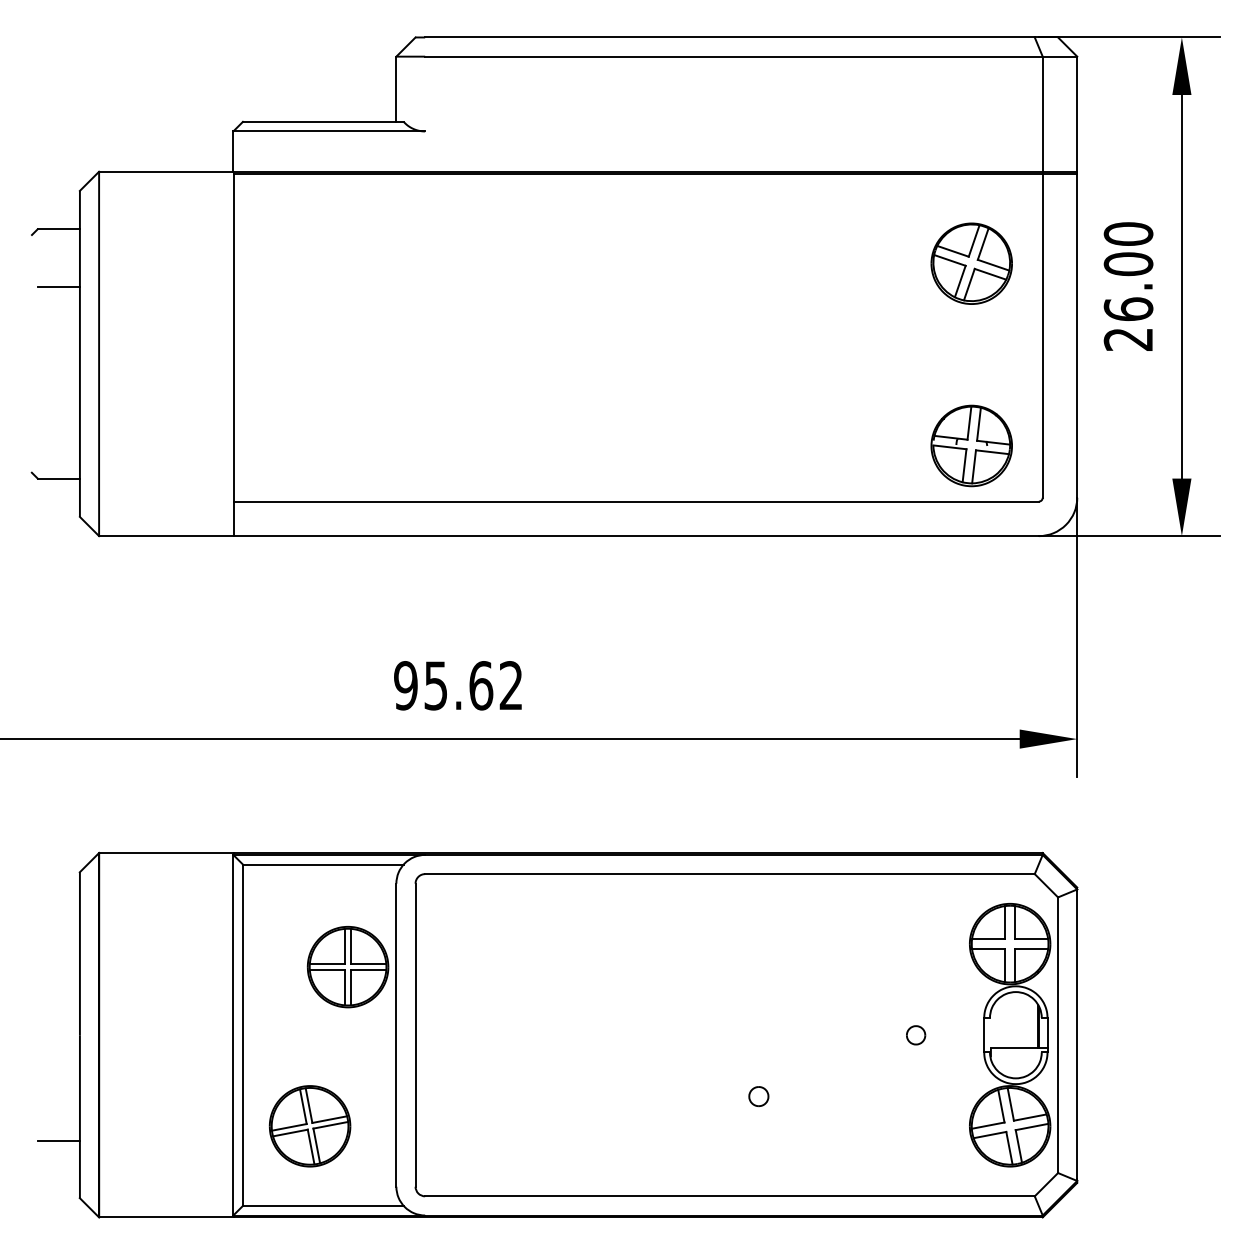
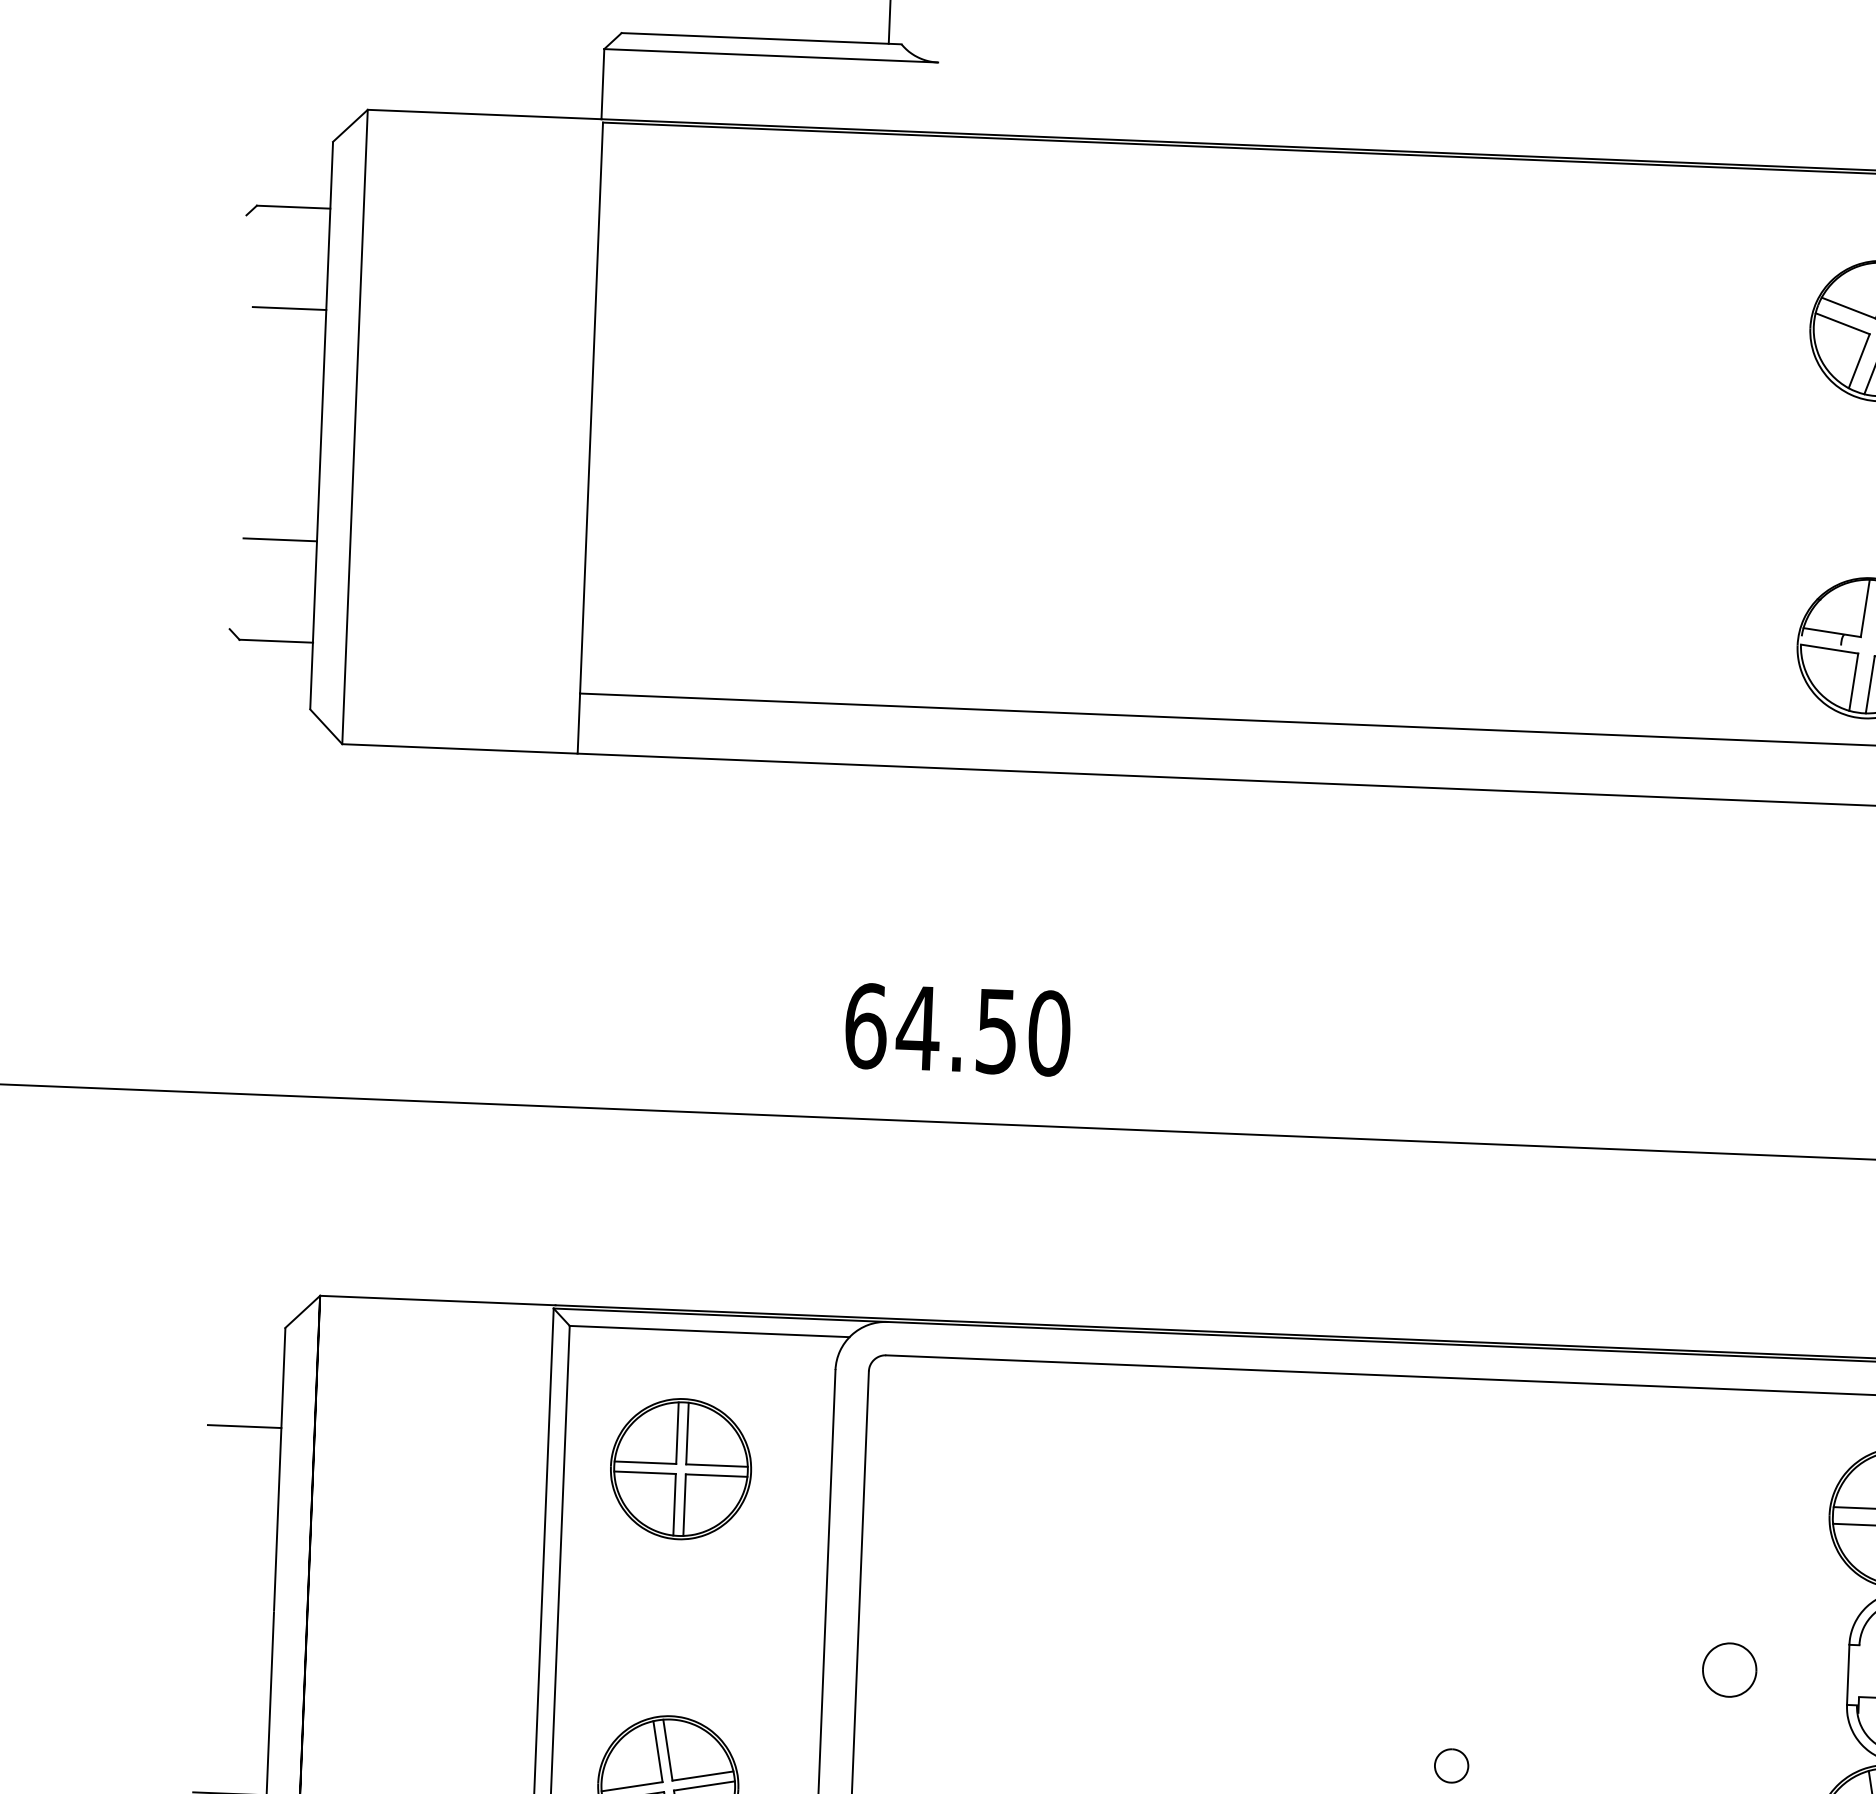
line: (58, 420) -> (279, 540), added
text: (458, 685) -> (957, 1029), 95.62 -> 64.50
line: (58, 929) -> (244, 1426), added
part: (347, 967) -> (679, 1469), moved
part: (915, 1035) -> (1728, 1670), size x1.67

